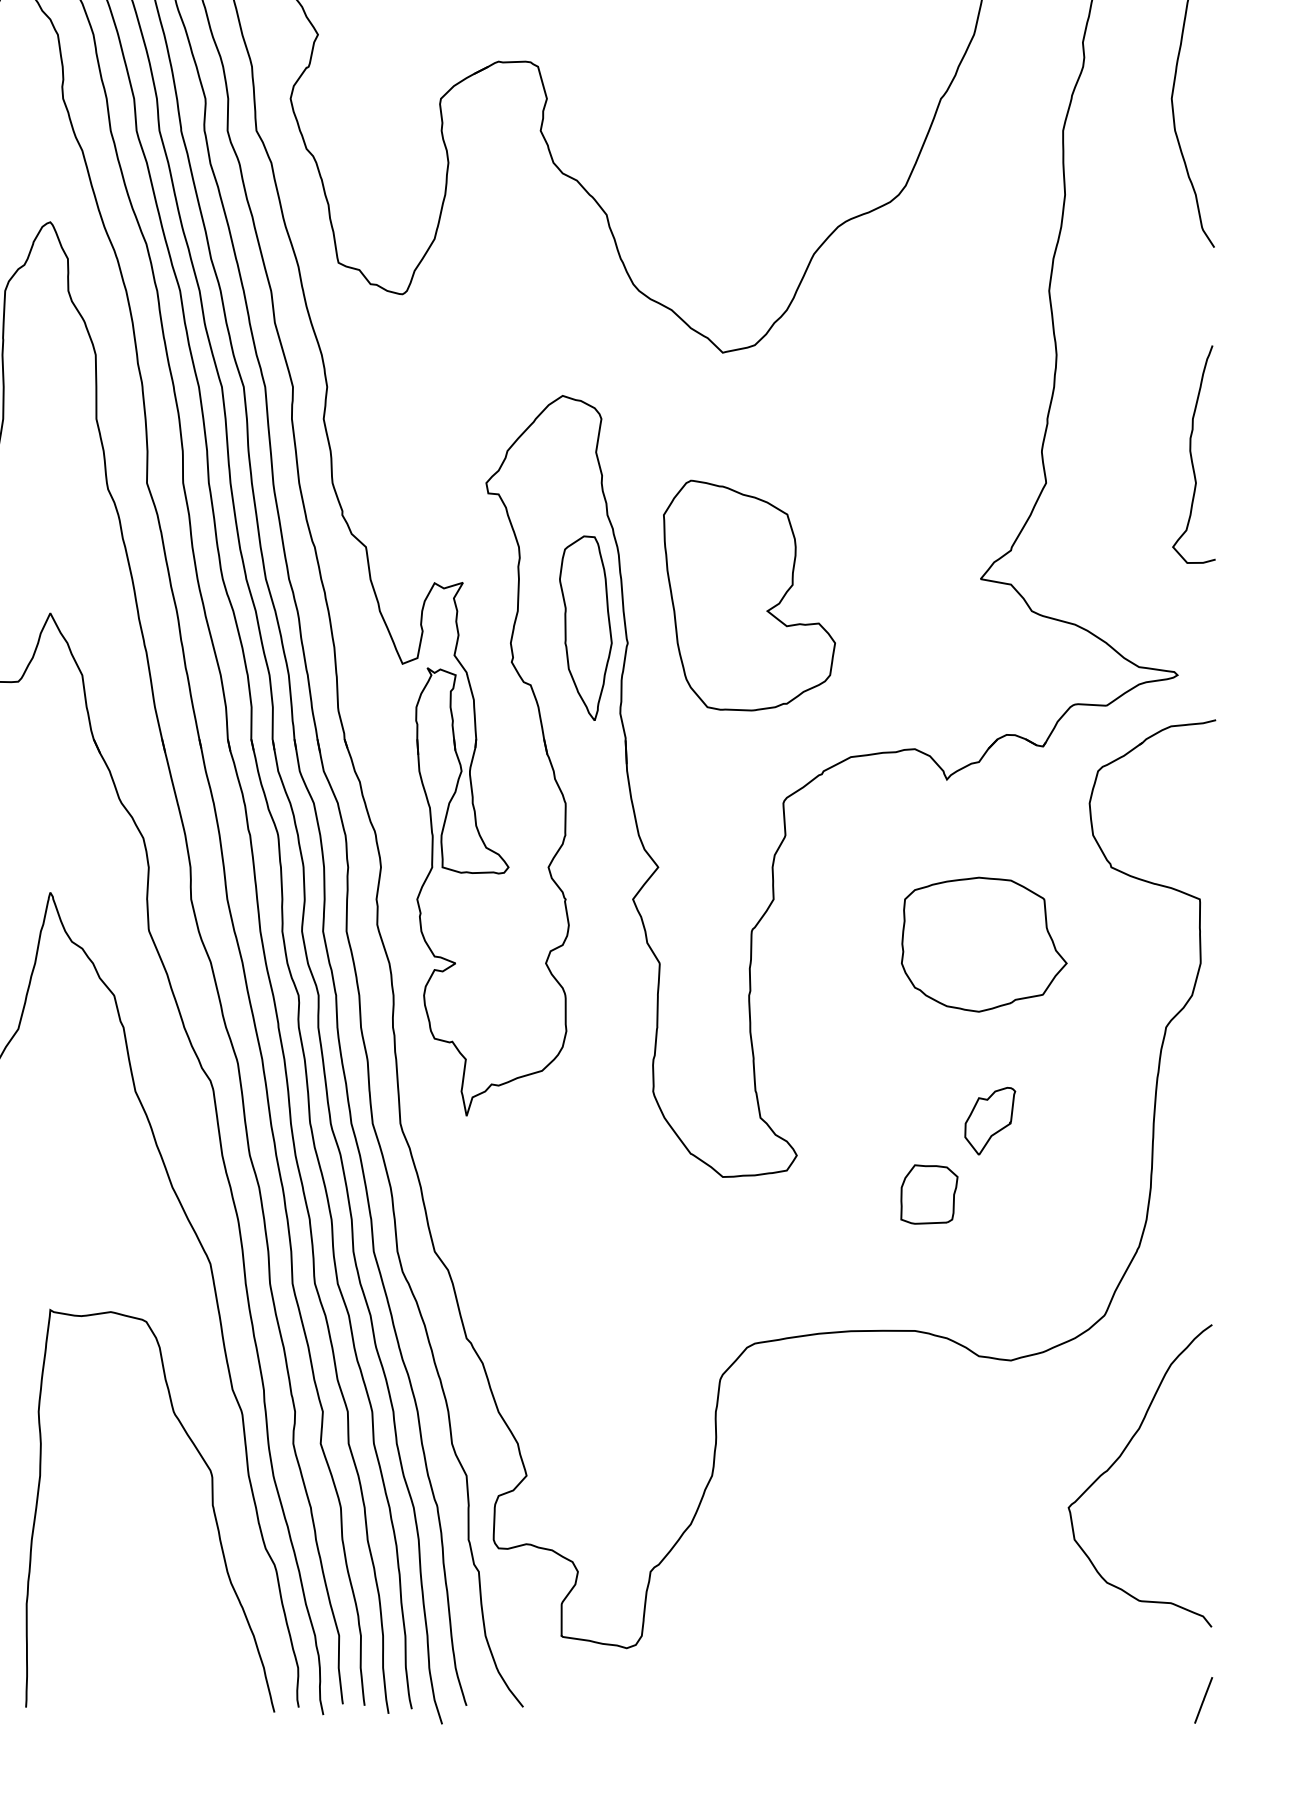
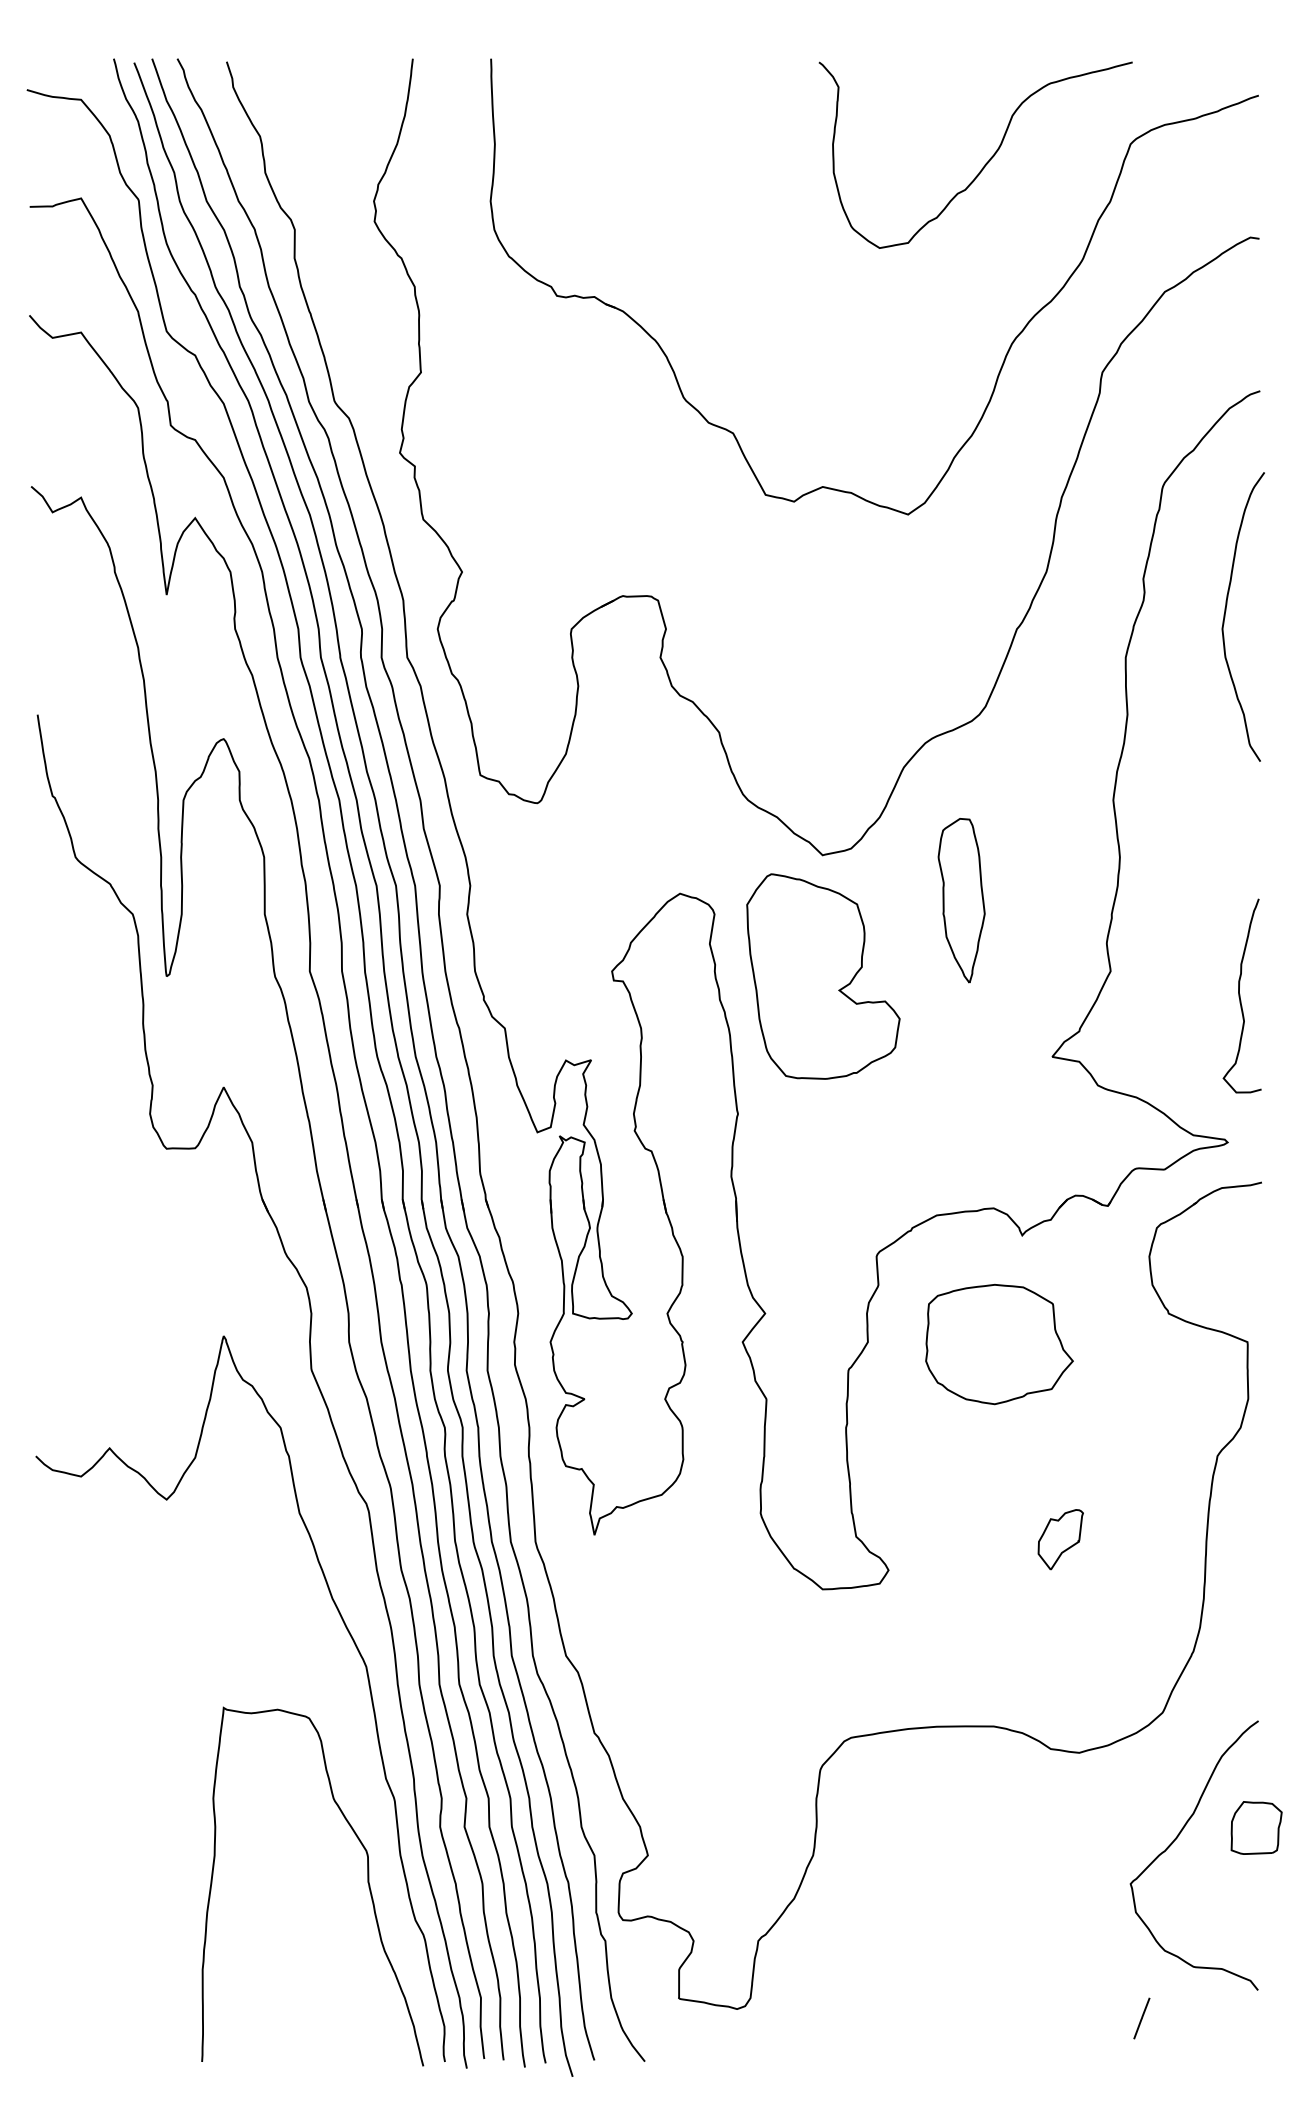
curve: (1191, 454) -> (1240, 995), moved
part: (749, 595) -> (823, 976), moved
part: (585, 628) -> (961, 900), moved
part: (984, 944) -> (999, 1344), moved
part: (929, 1193) -> (1256, 1827), moved
line: (1203, 1700) -> (1141, 2018), moved

